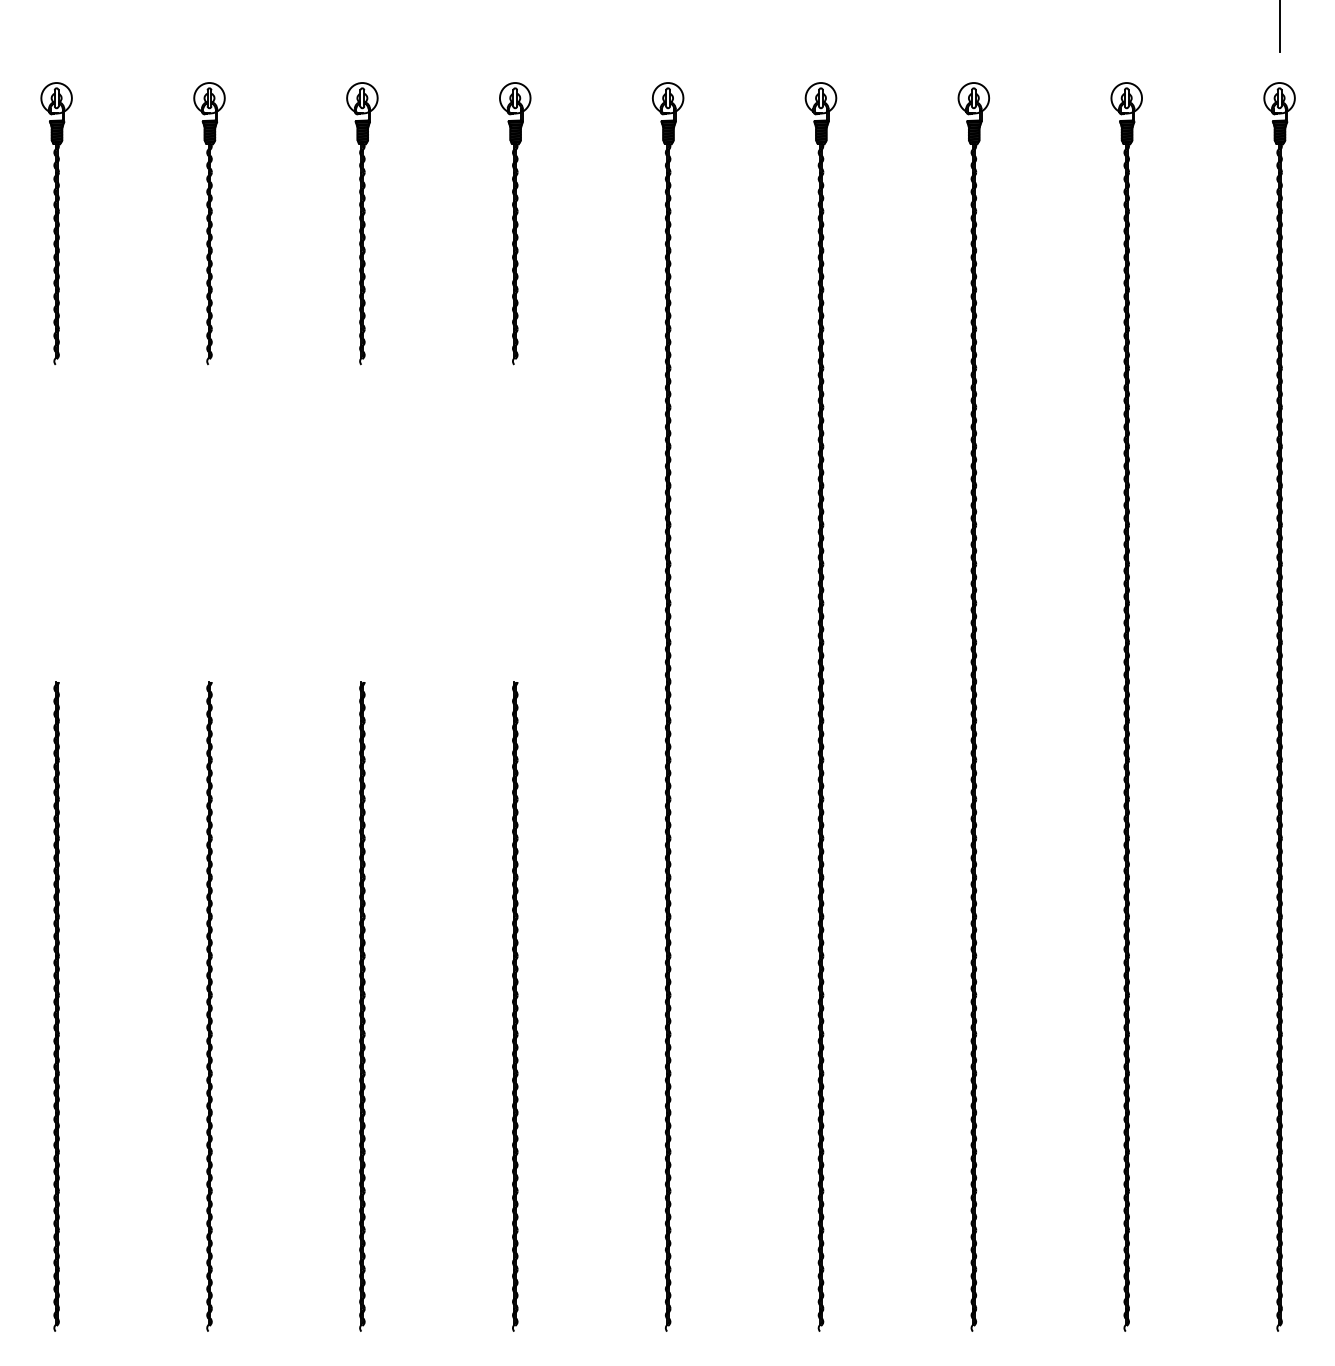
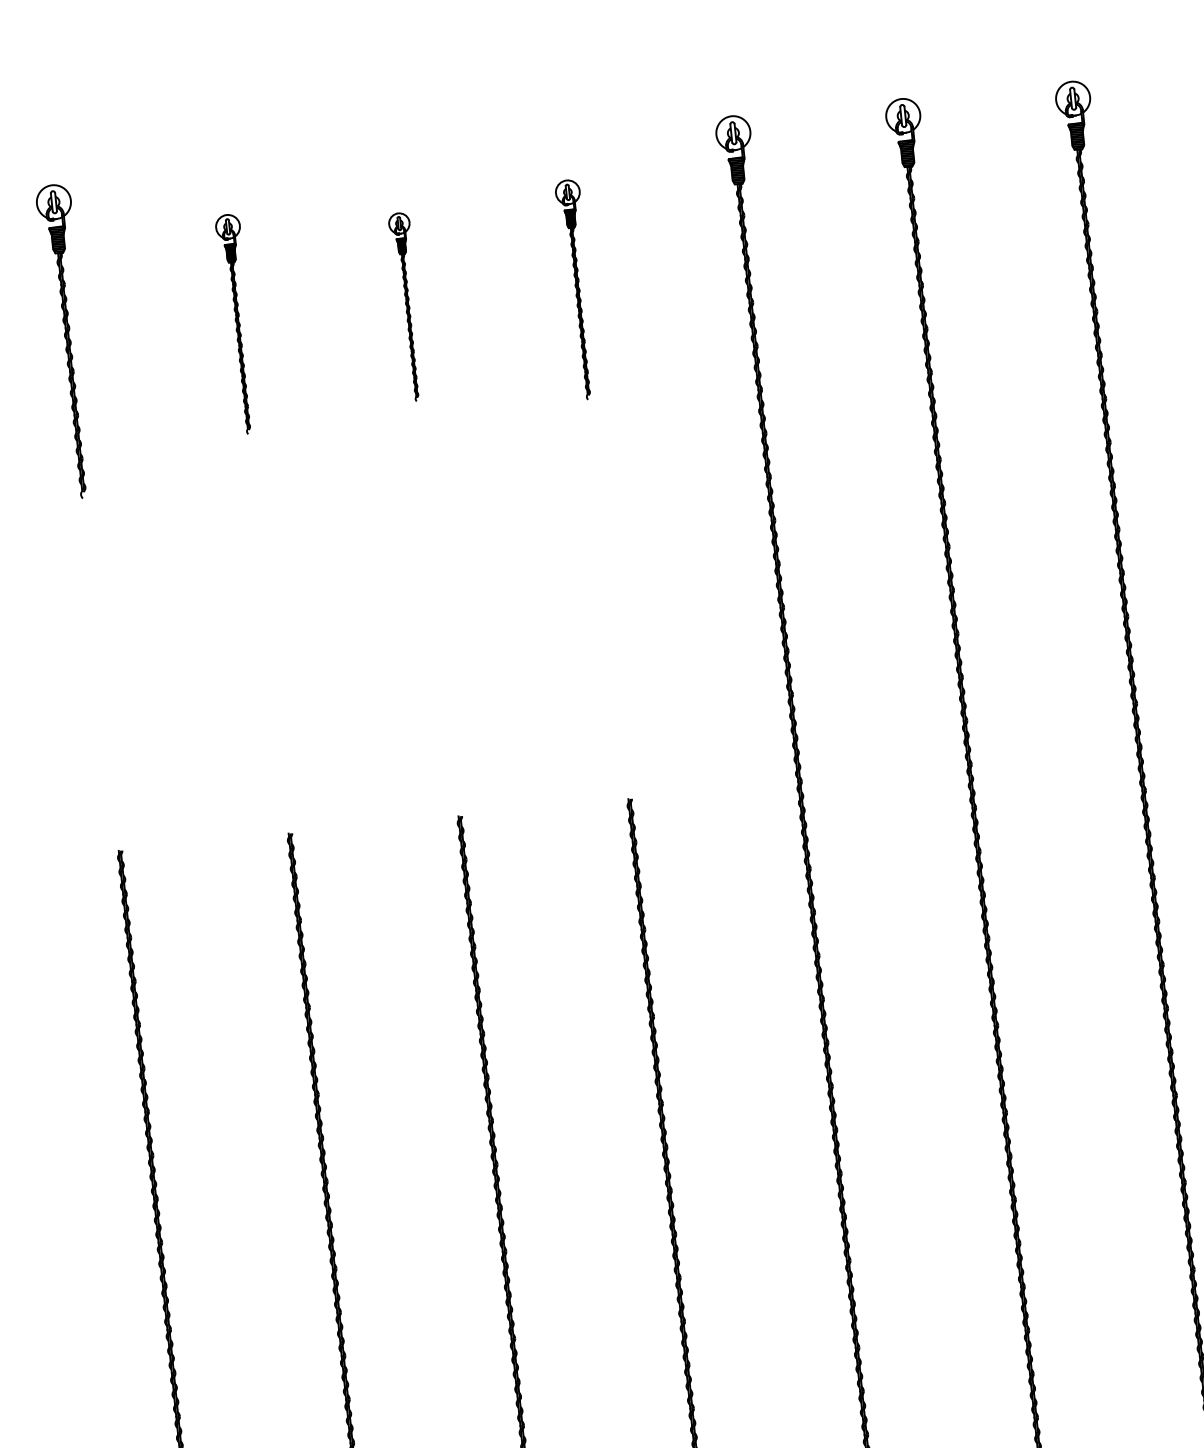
part: (209, 223) -> (237, 324), size x0.7
part: (362, 223) -> (407, 306), size x0.6
part: (515, 223) -> (577, 289), size x0.7

